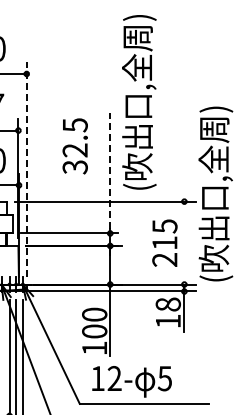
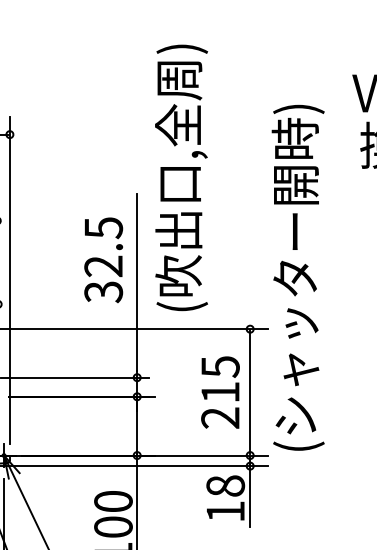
text: (74, 146) -> (102, 260), moved
text: (215, 162) -> (297, 269), (吹出口,全周) -> (シャッター開時)
line: (26, 169) -> (9, 280), dashed -> solid
line: (110, 170) -> (137, 281), dashed -> solid
line: (184, 242) -> (250, 391), added

